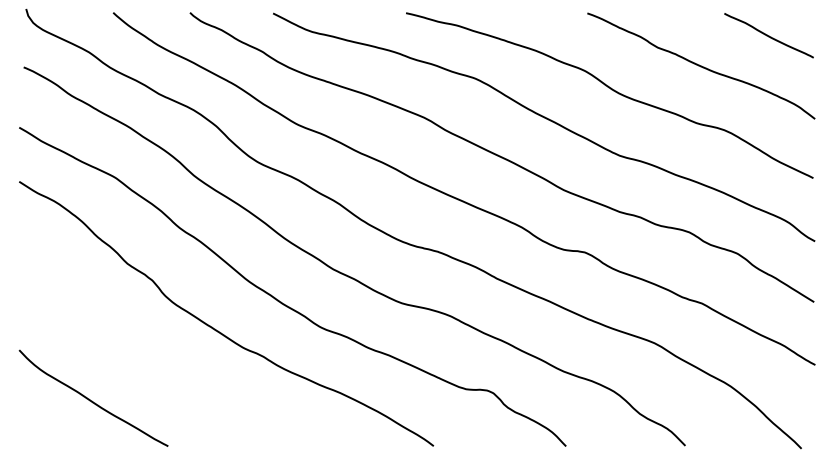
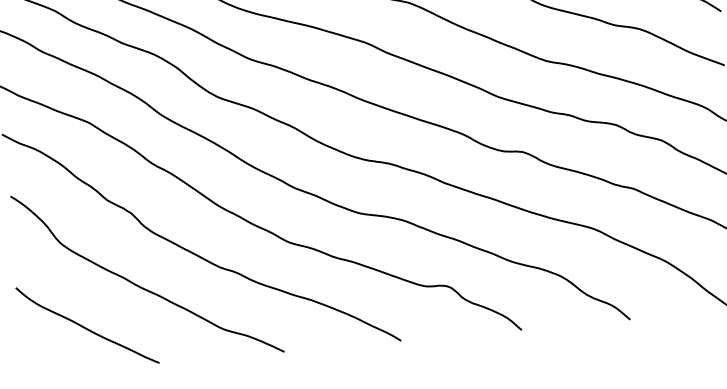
curve: (156, 361) -> (141, 286), added

